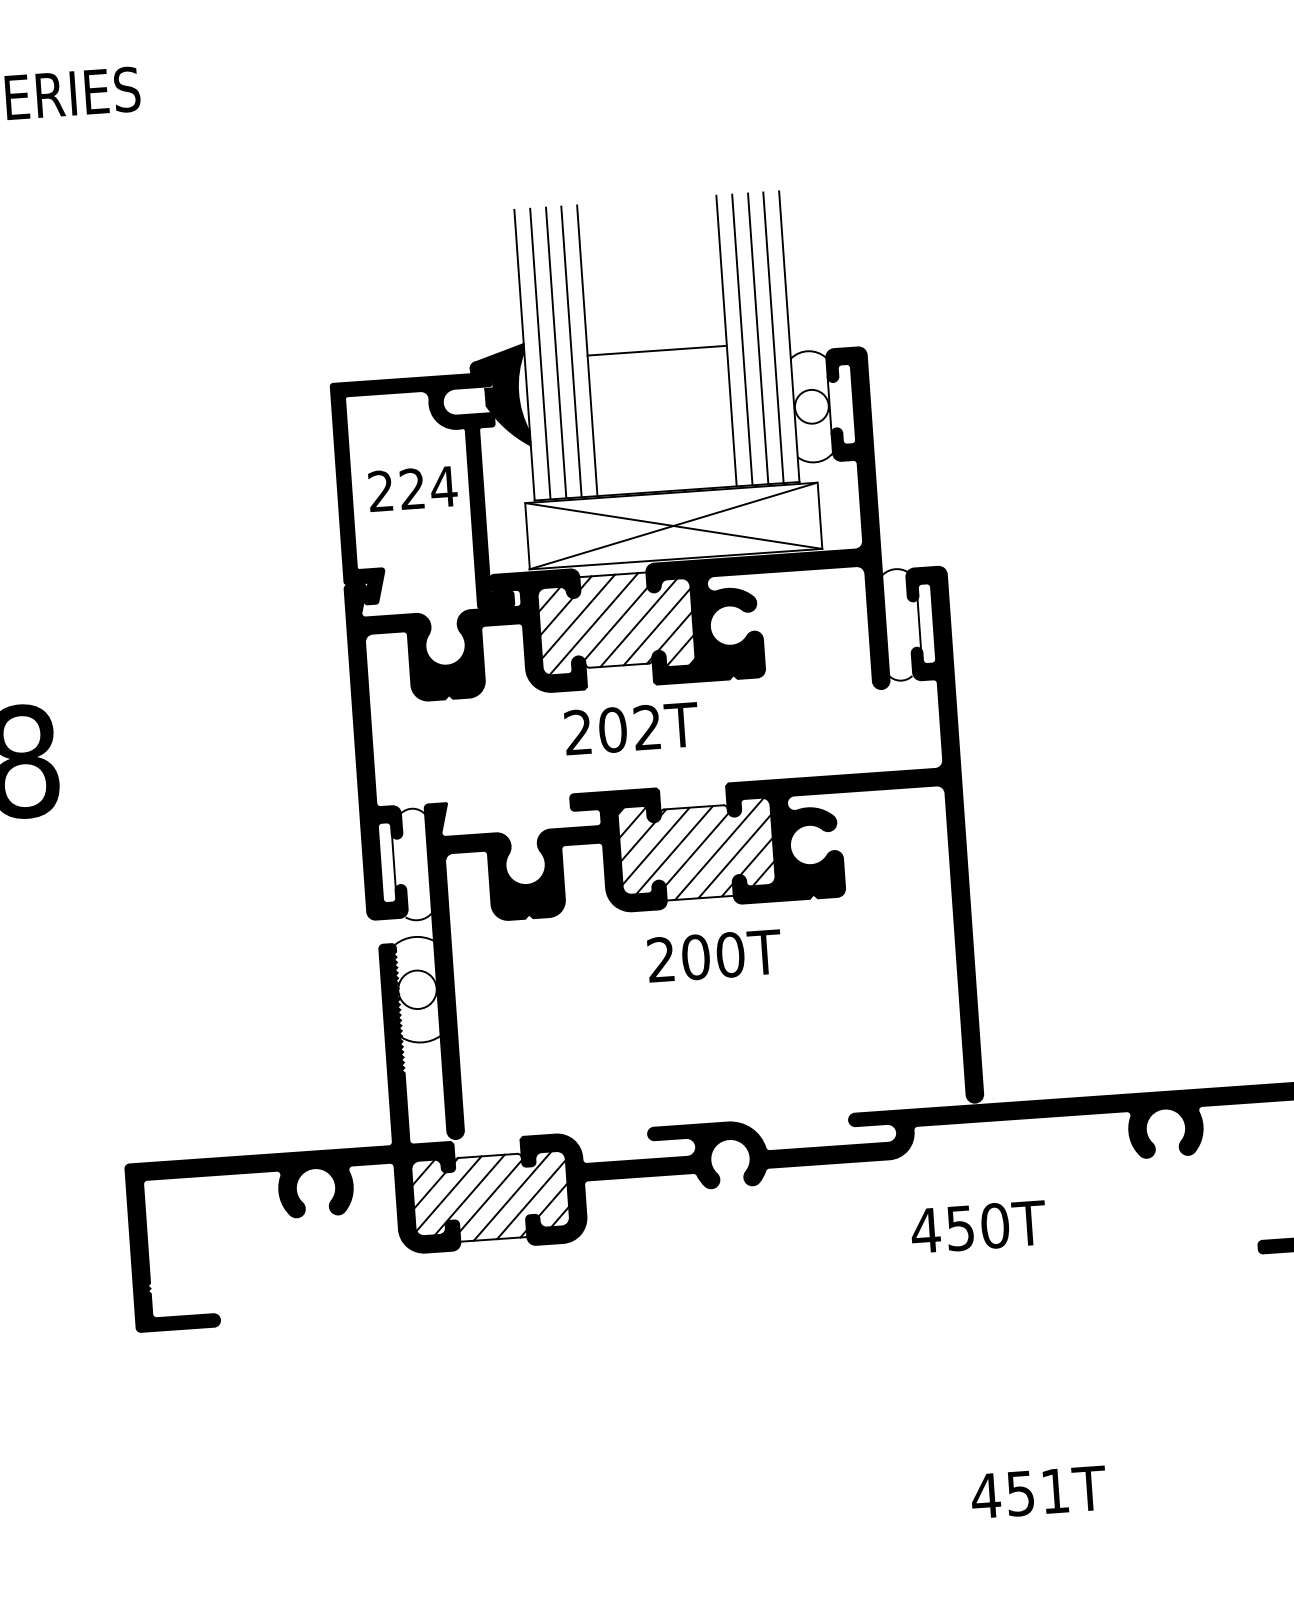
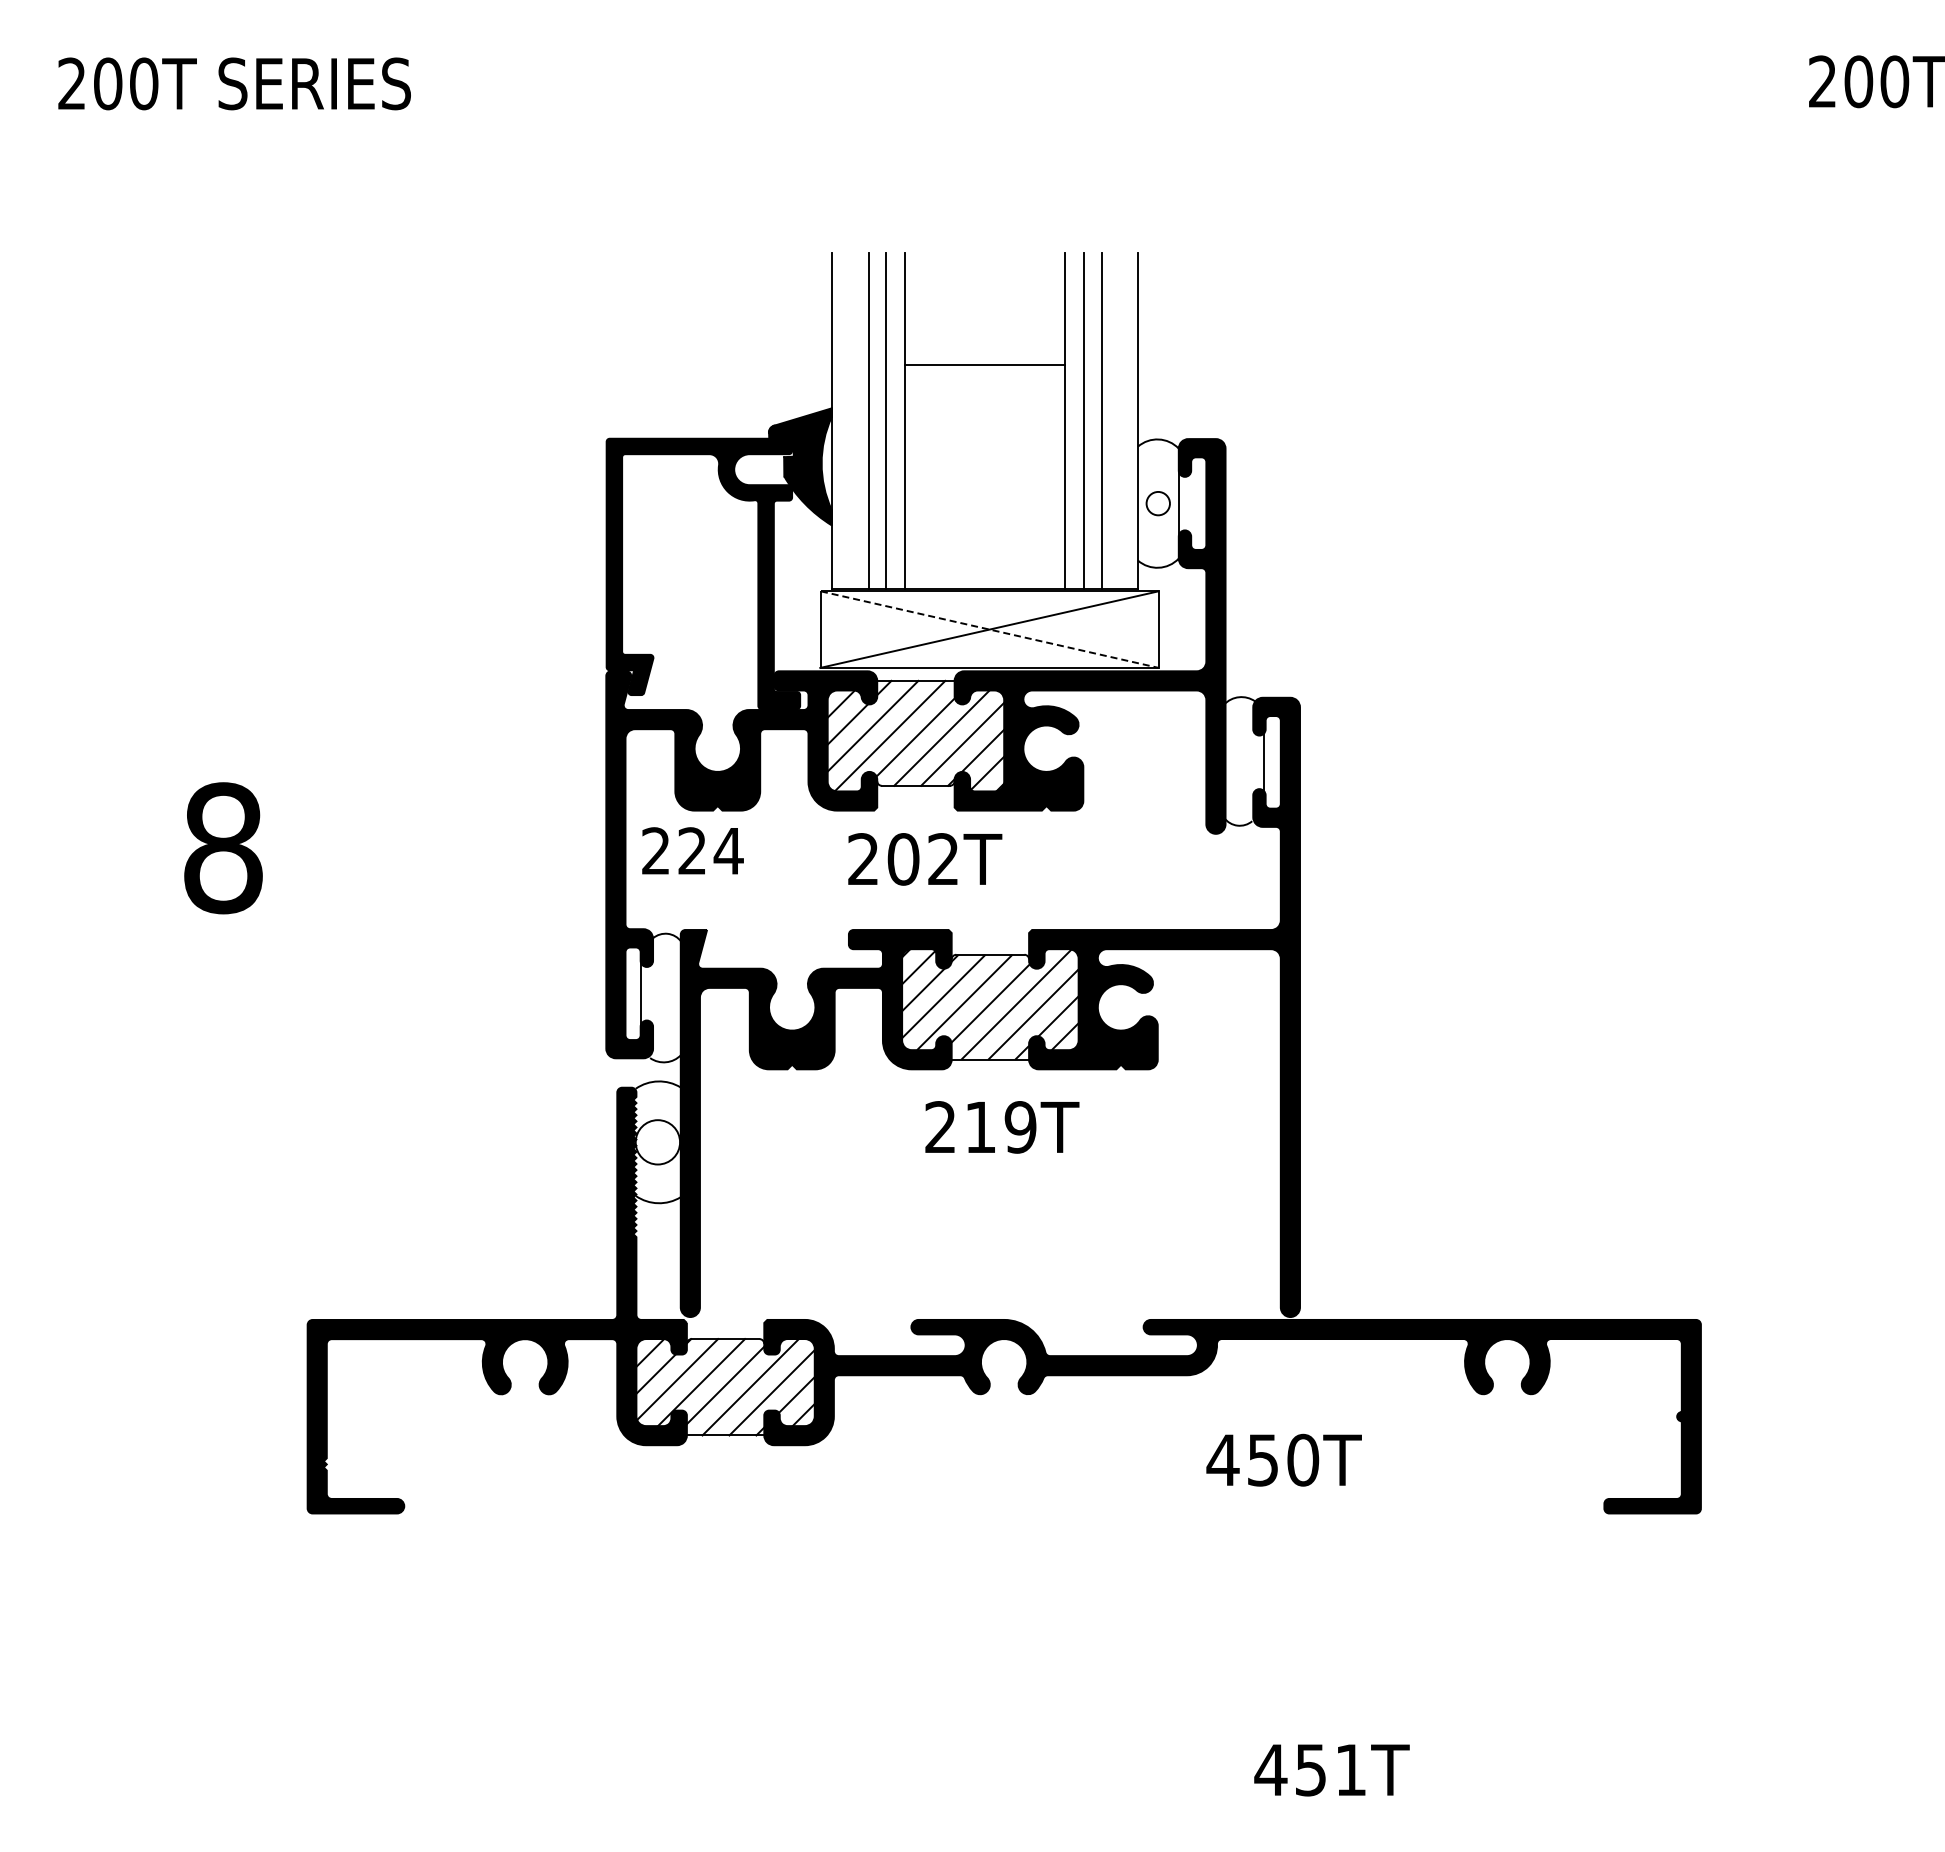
line: (773, 338) -> (1119, 421), removed
line: (656, 350) -> (984, 364), moved
line: (540, 354) -> (850, 421), removed
circle: (811, 406) -> (1157, 503), size x0.6
text: (412, 488) -> (692, 850), moved
line: (674, 525) -> (990, 629), solid -> dashed
text: (713, 956) -> (1000, 1127), 200T -> 219T

